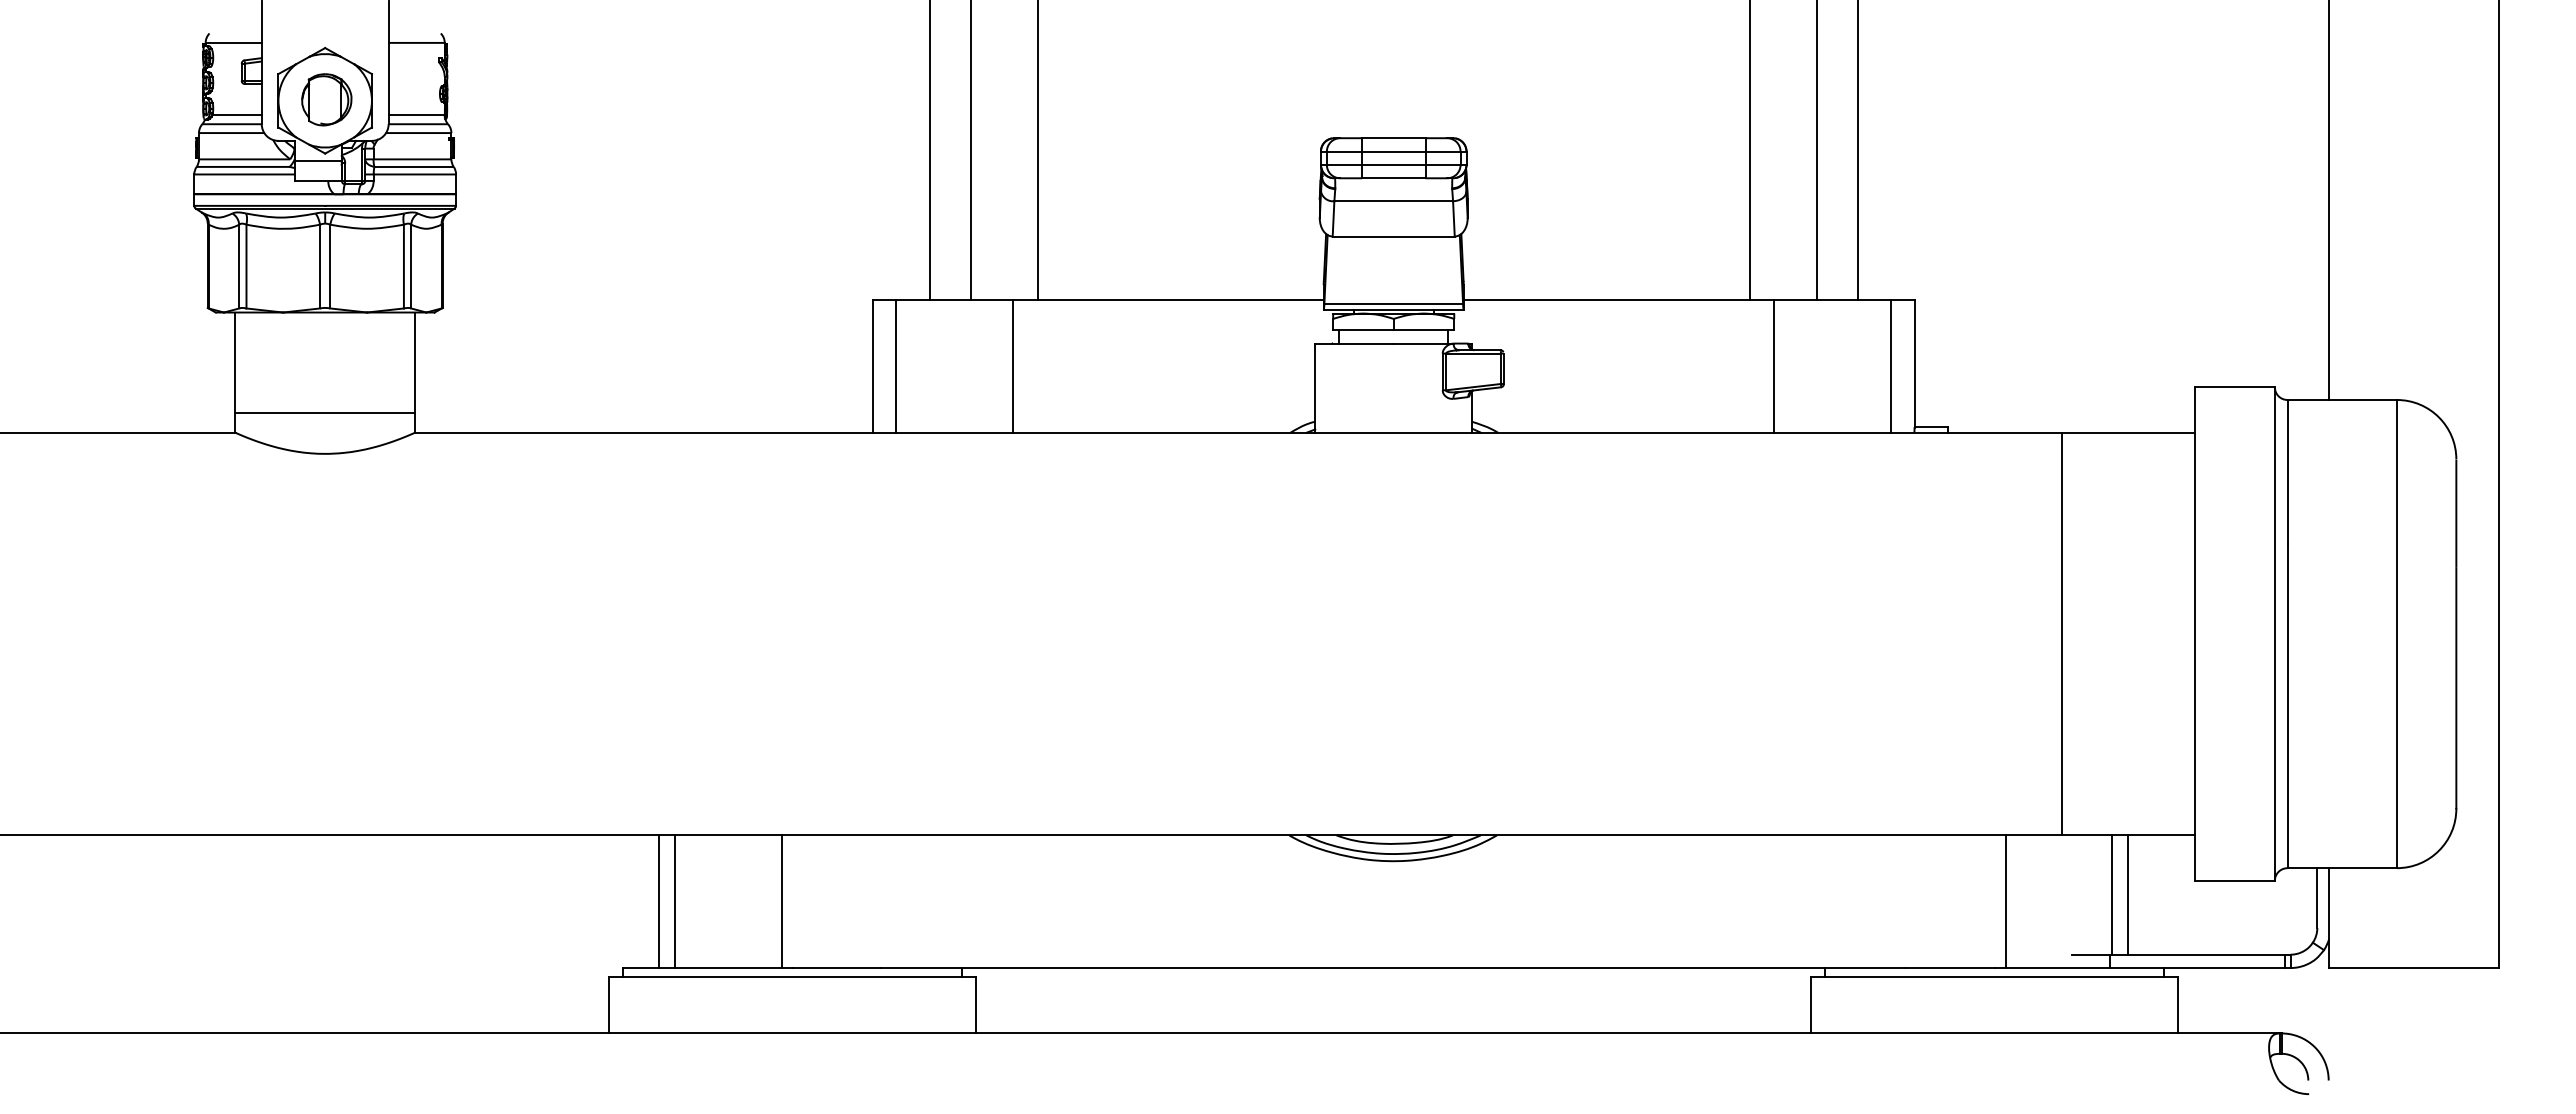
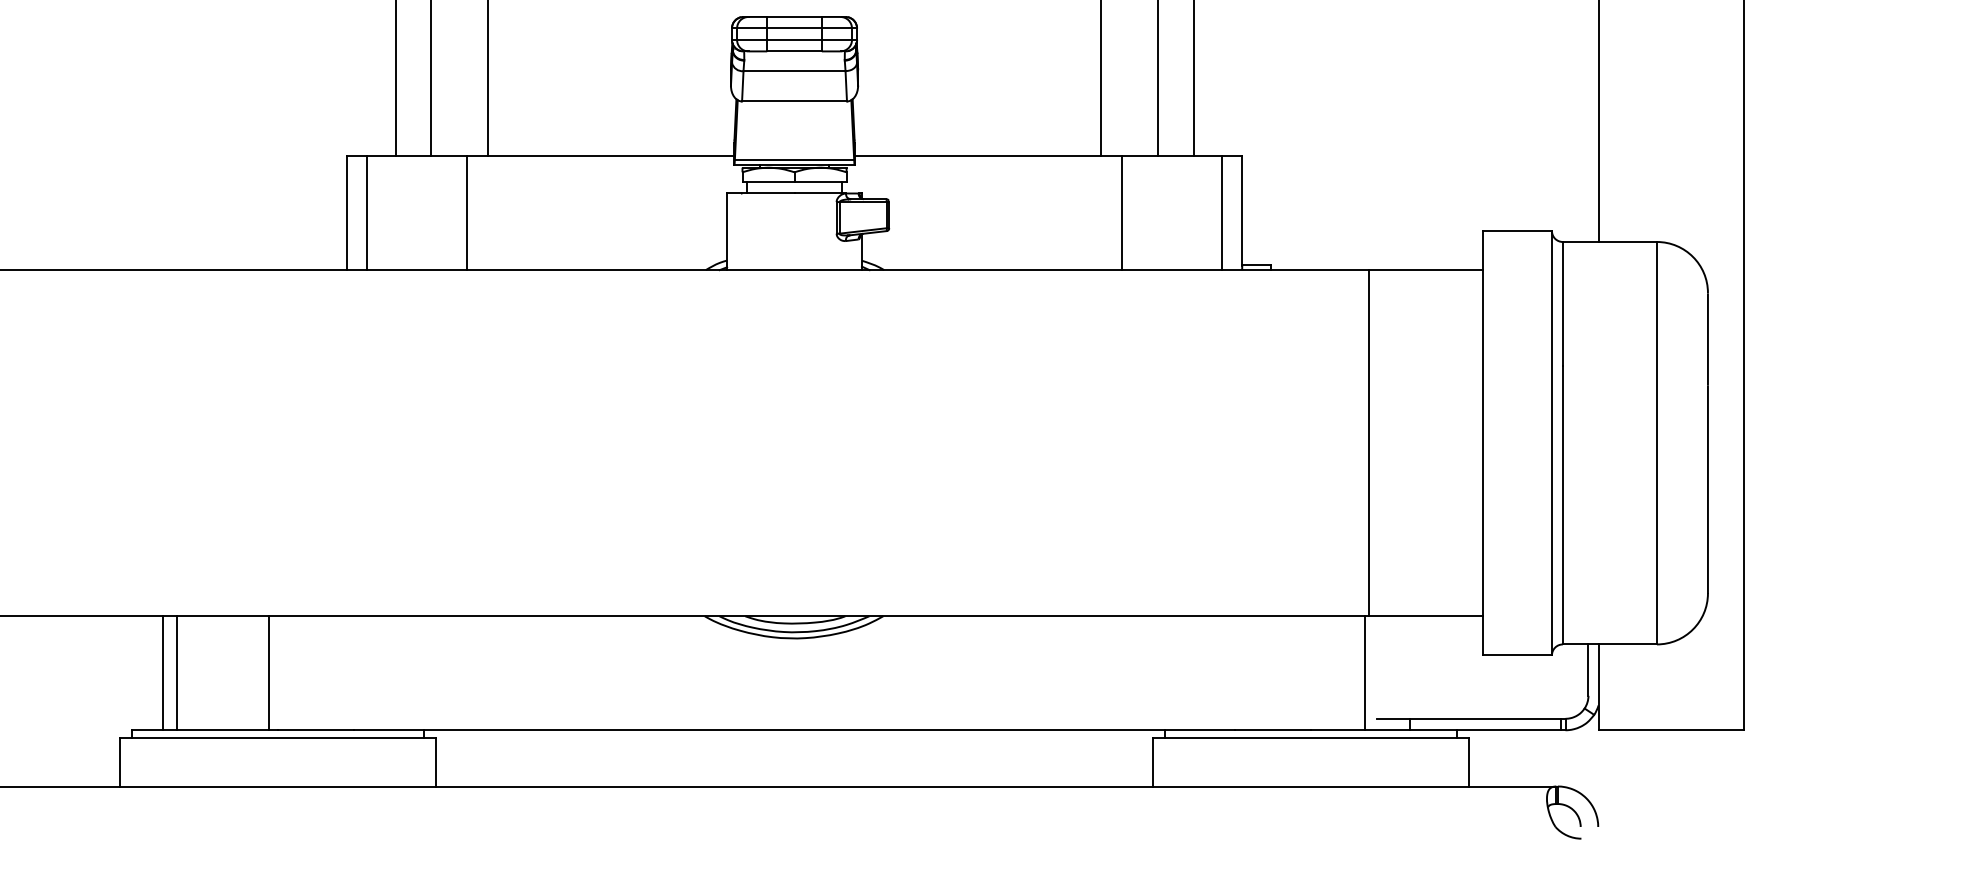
line: (2112, 894) -> (1412, 667), removed
line: (2128, 894) -> (1426, 667), removed
line: (2005, 901) -> (1365, 673), moved

